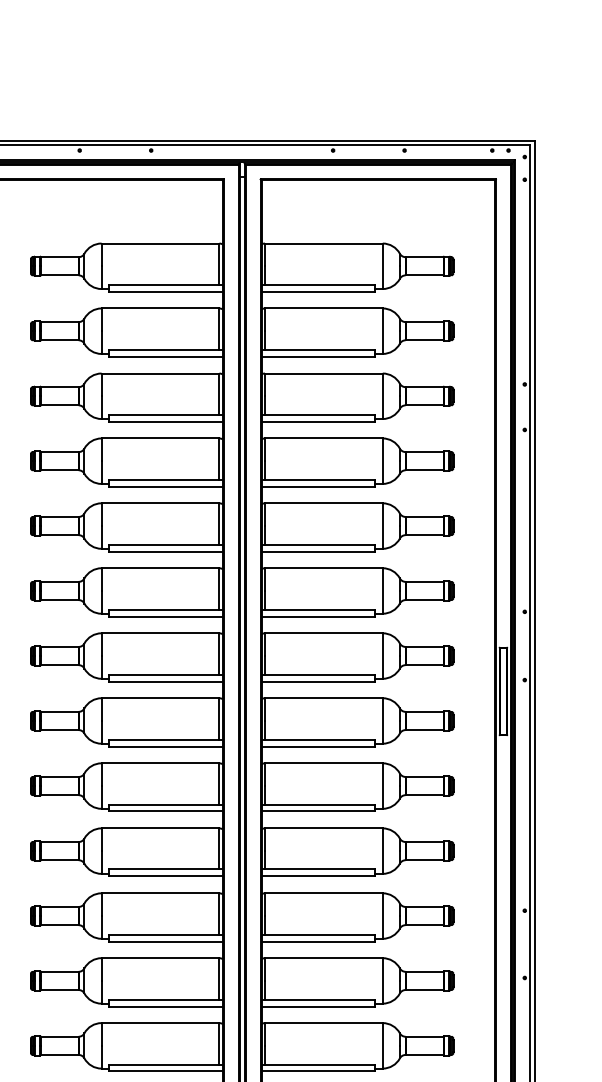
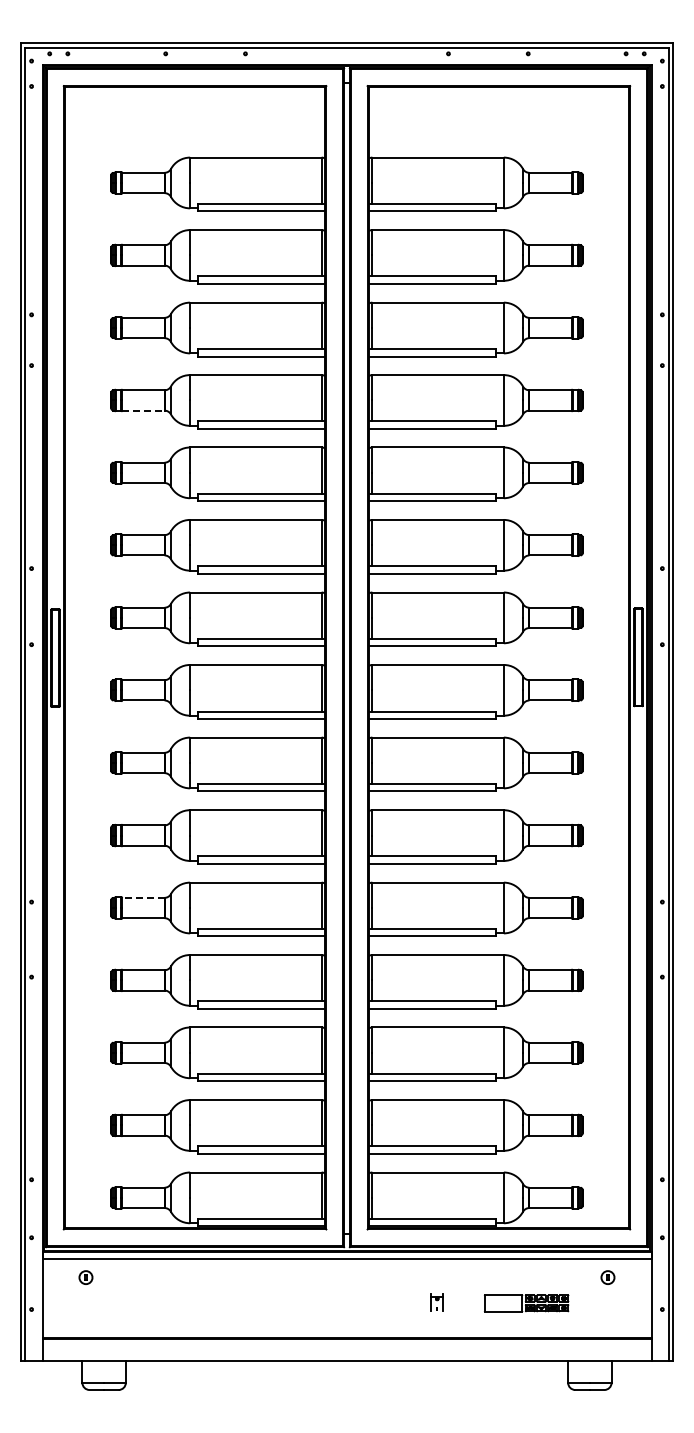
line: (59, 470) -> (143, 410), solid -> dashed
line: (58, 906) -> (142, 897), solid -> dashed

